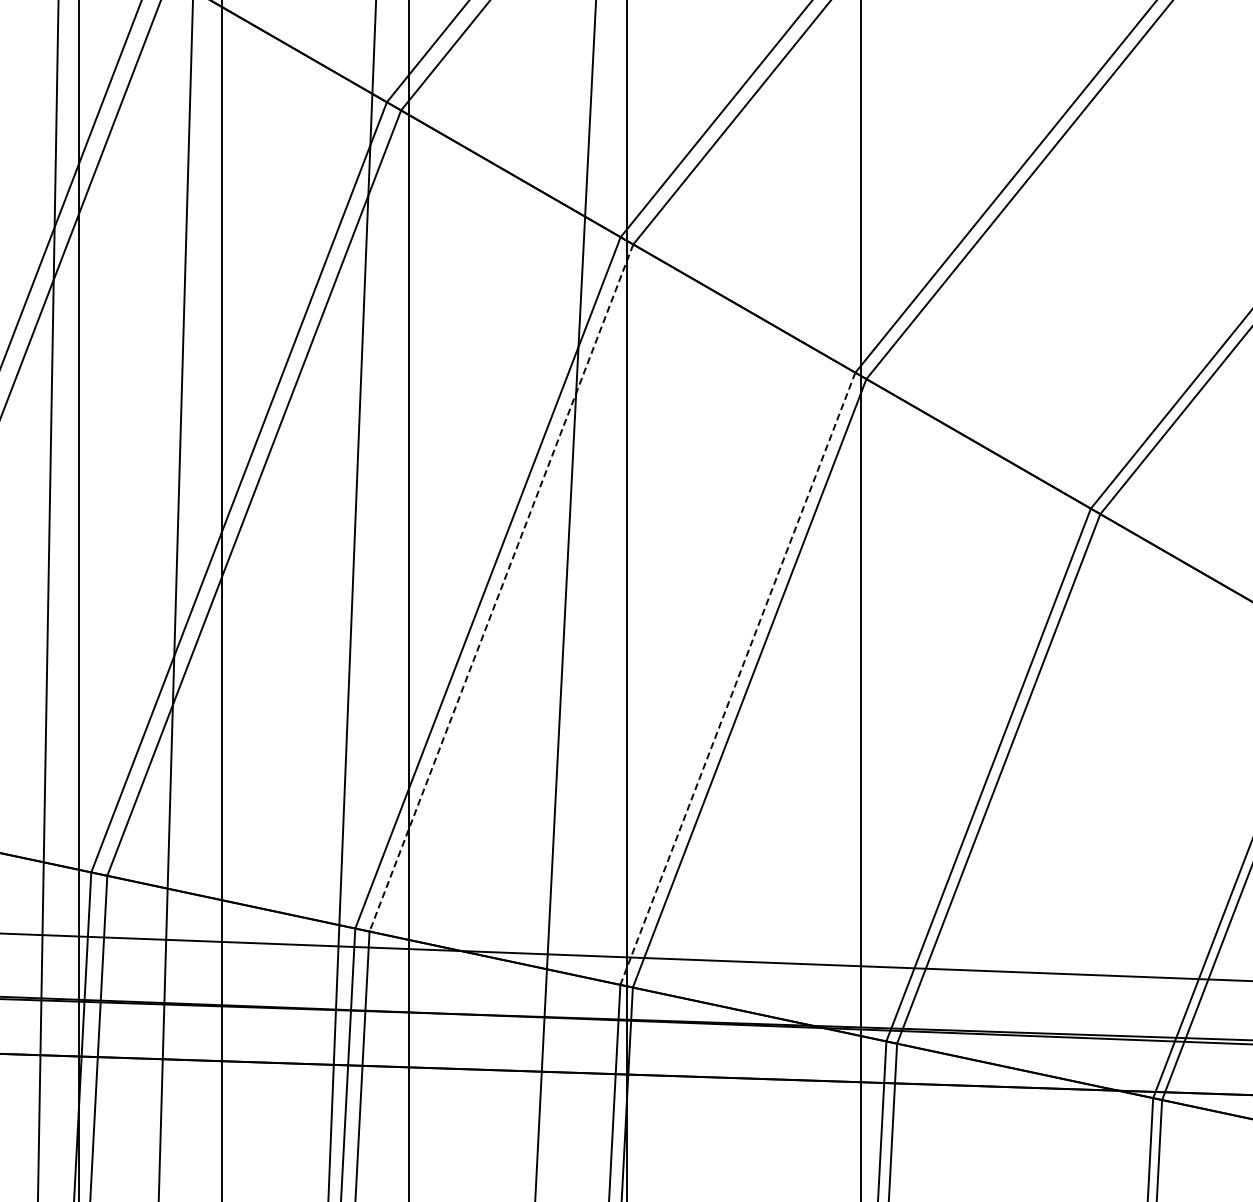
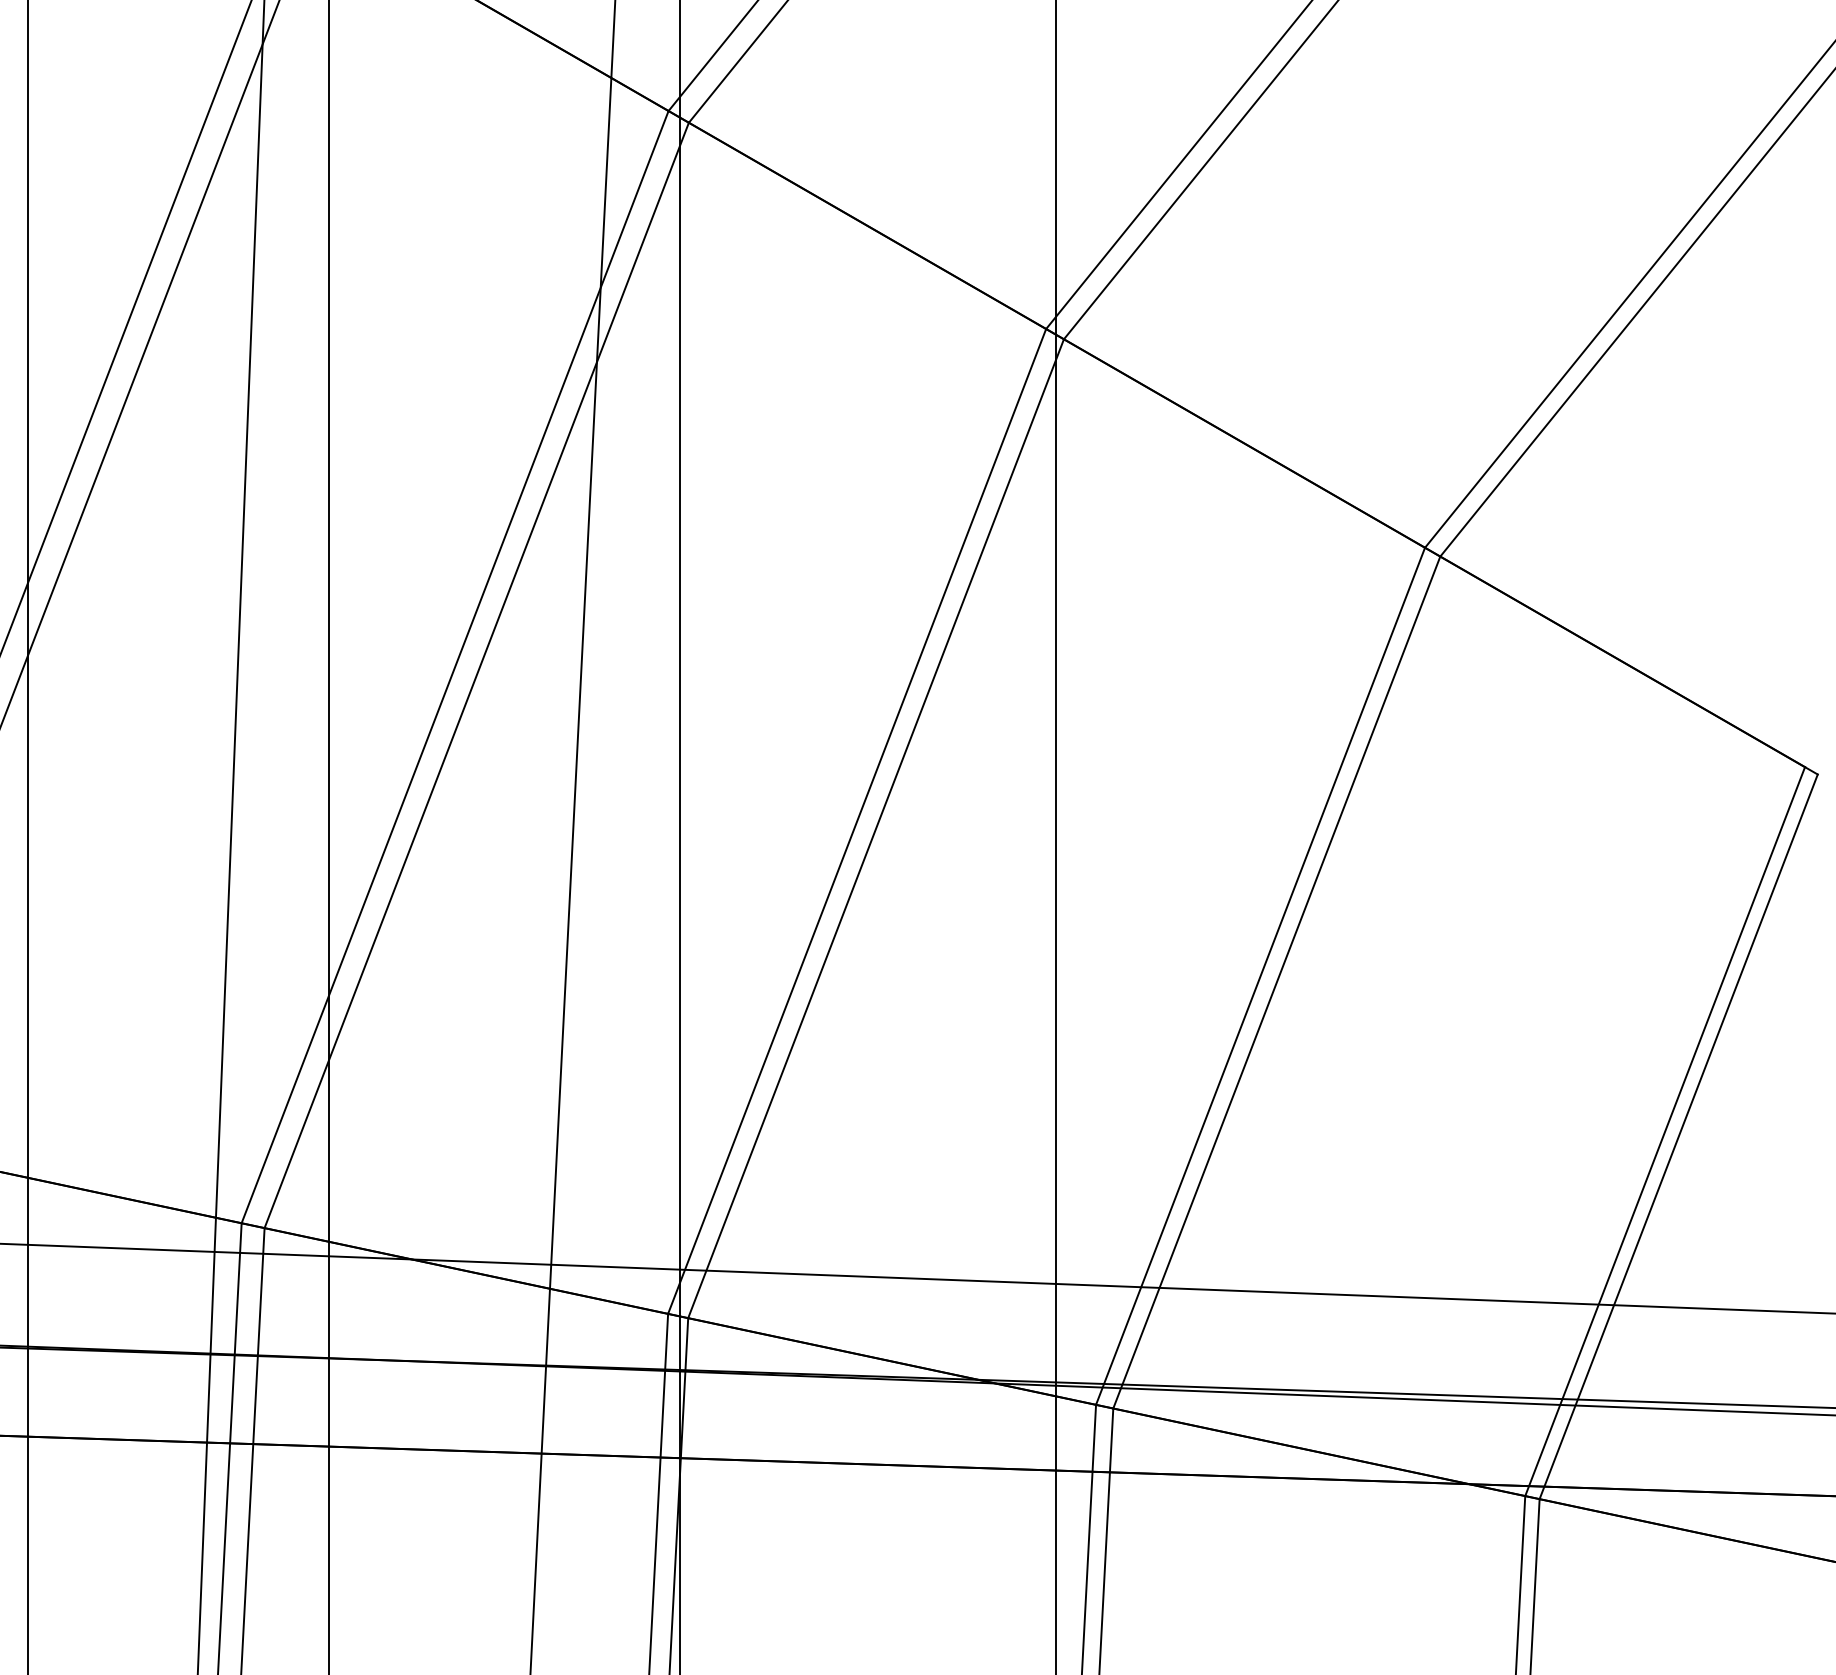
line: (501, 588) -> (476, 676), dashed -> solid
line: (737, 678) -> (856, 820), dashed -> solid

